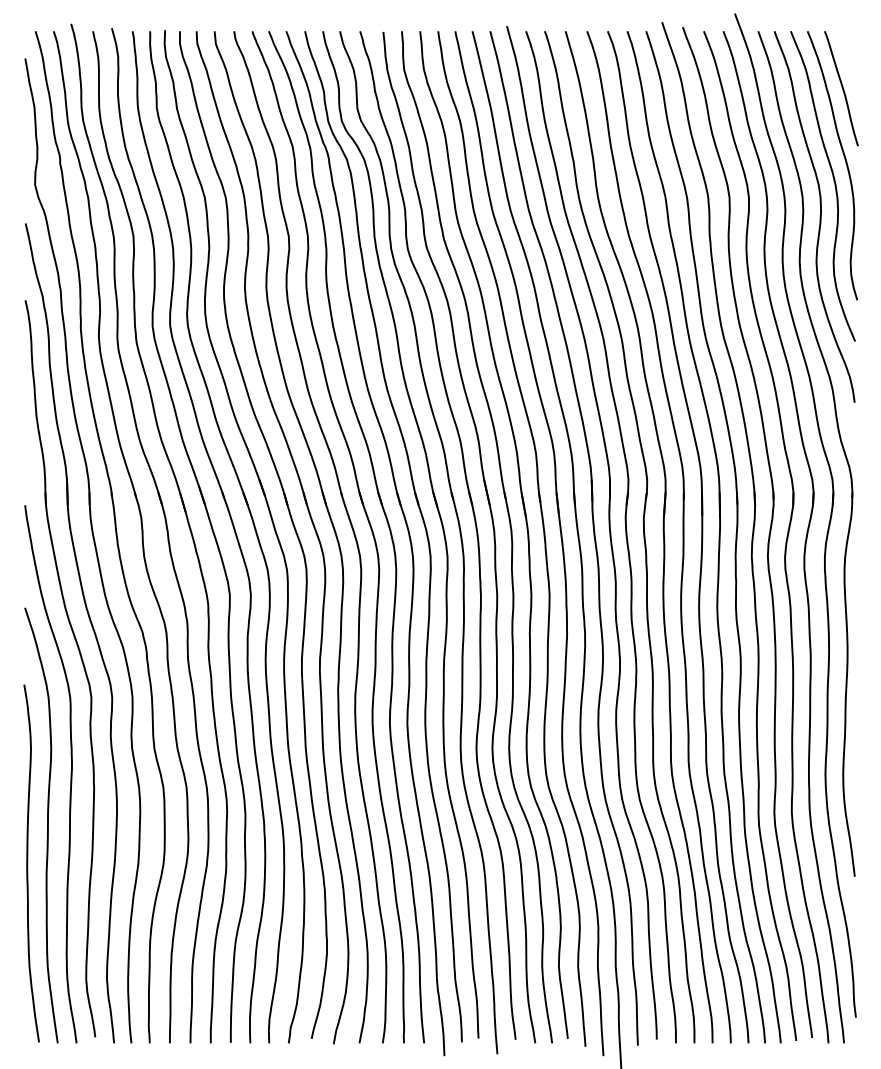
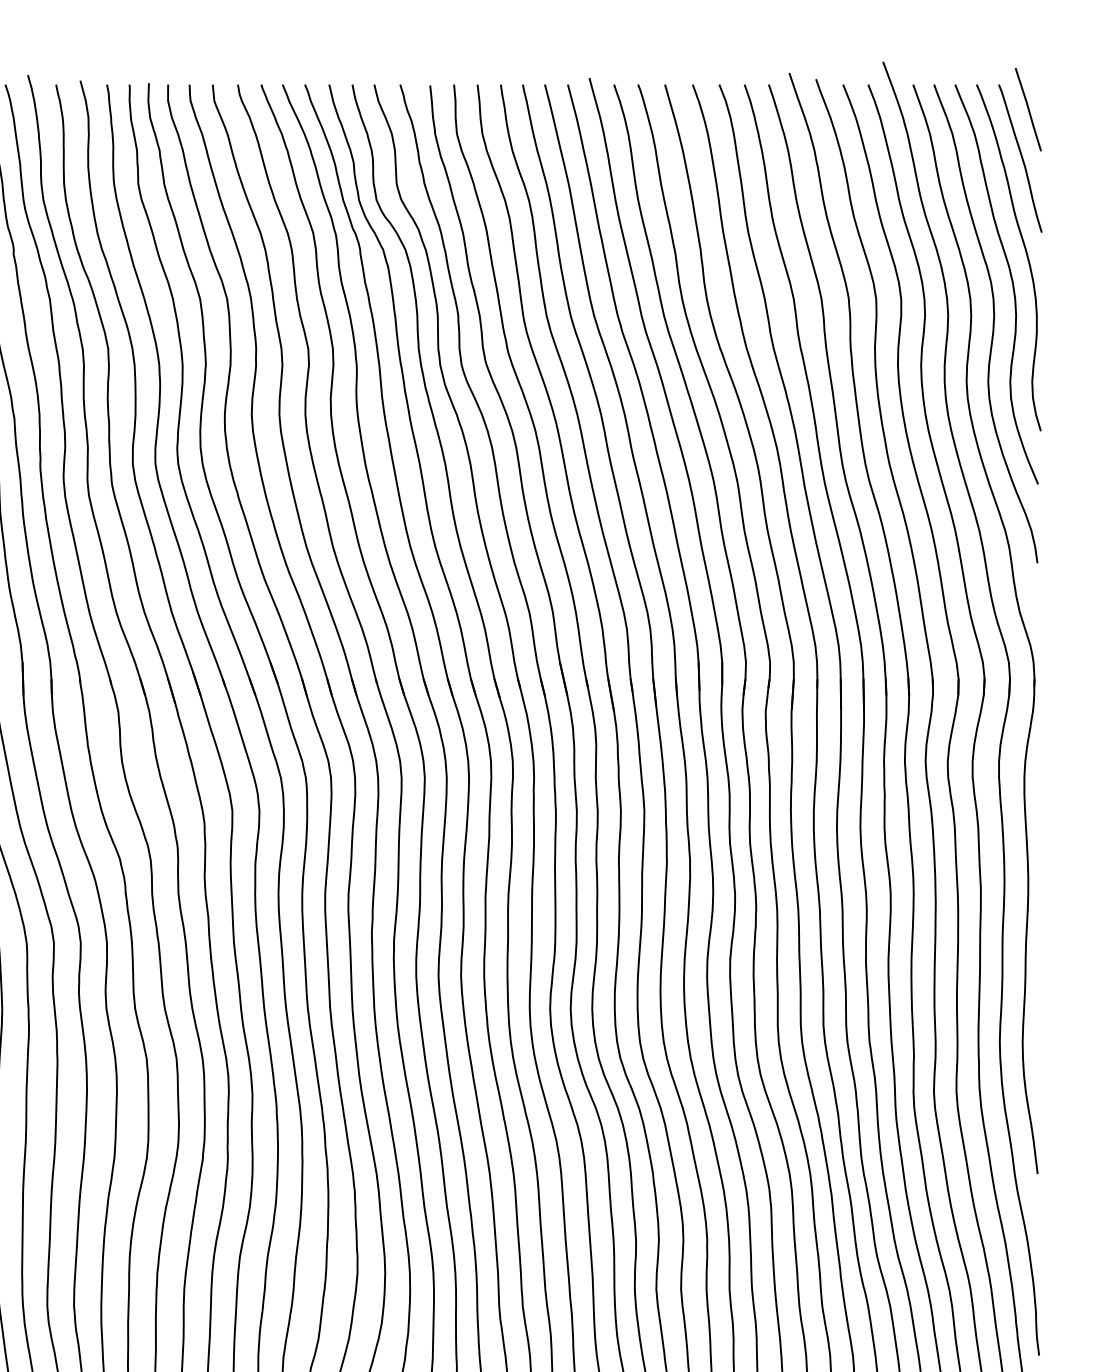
line: (847, 50) -> (1028, 109), added

